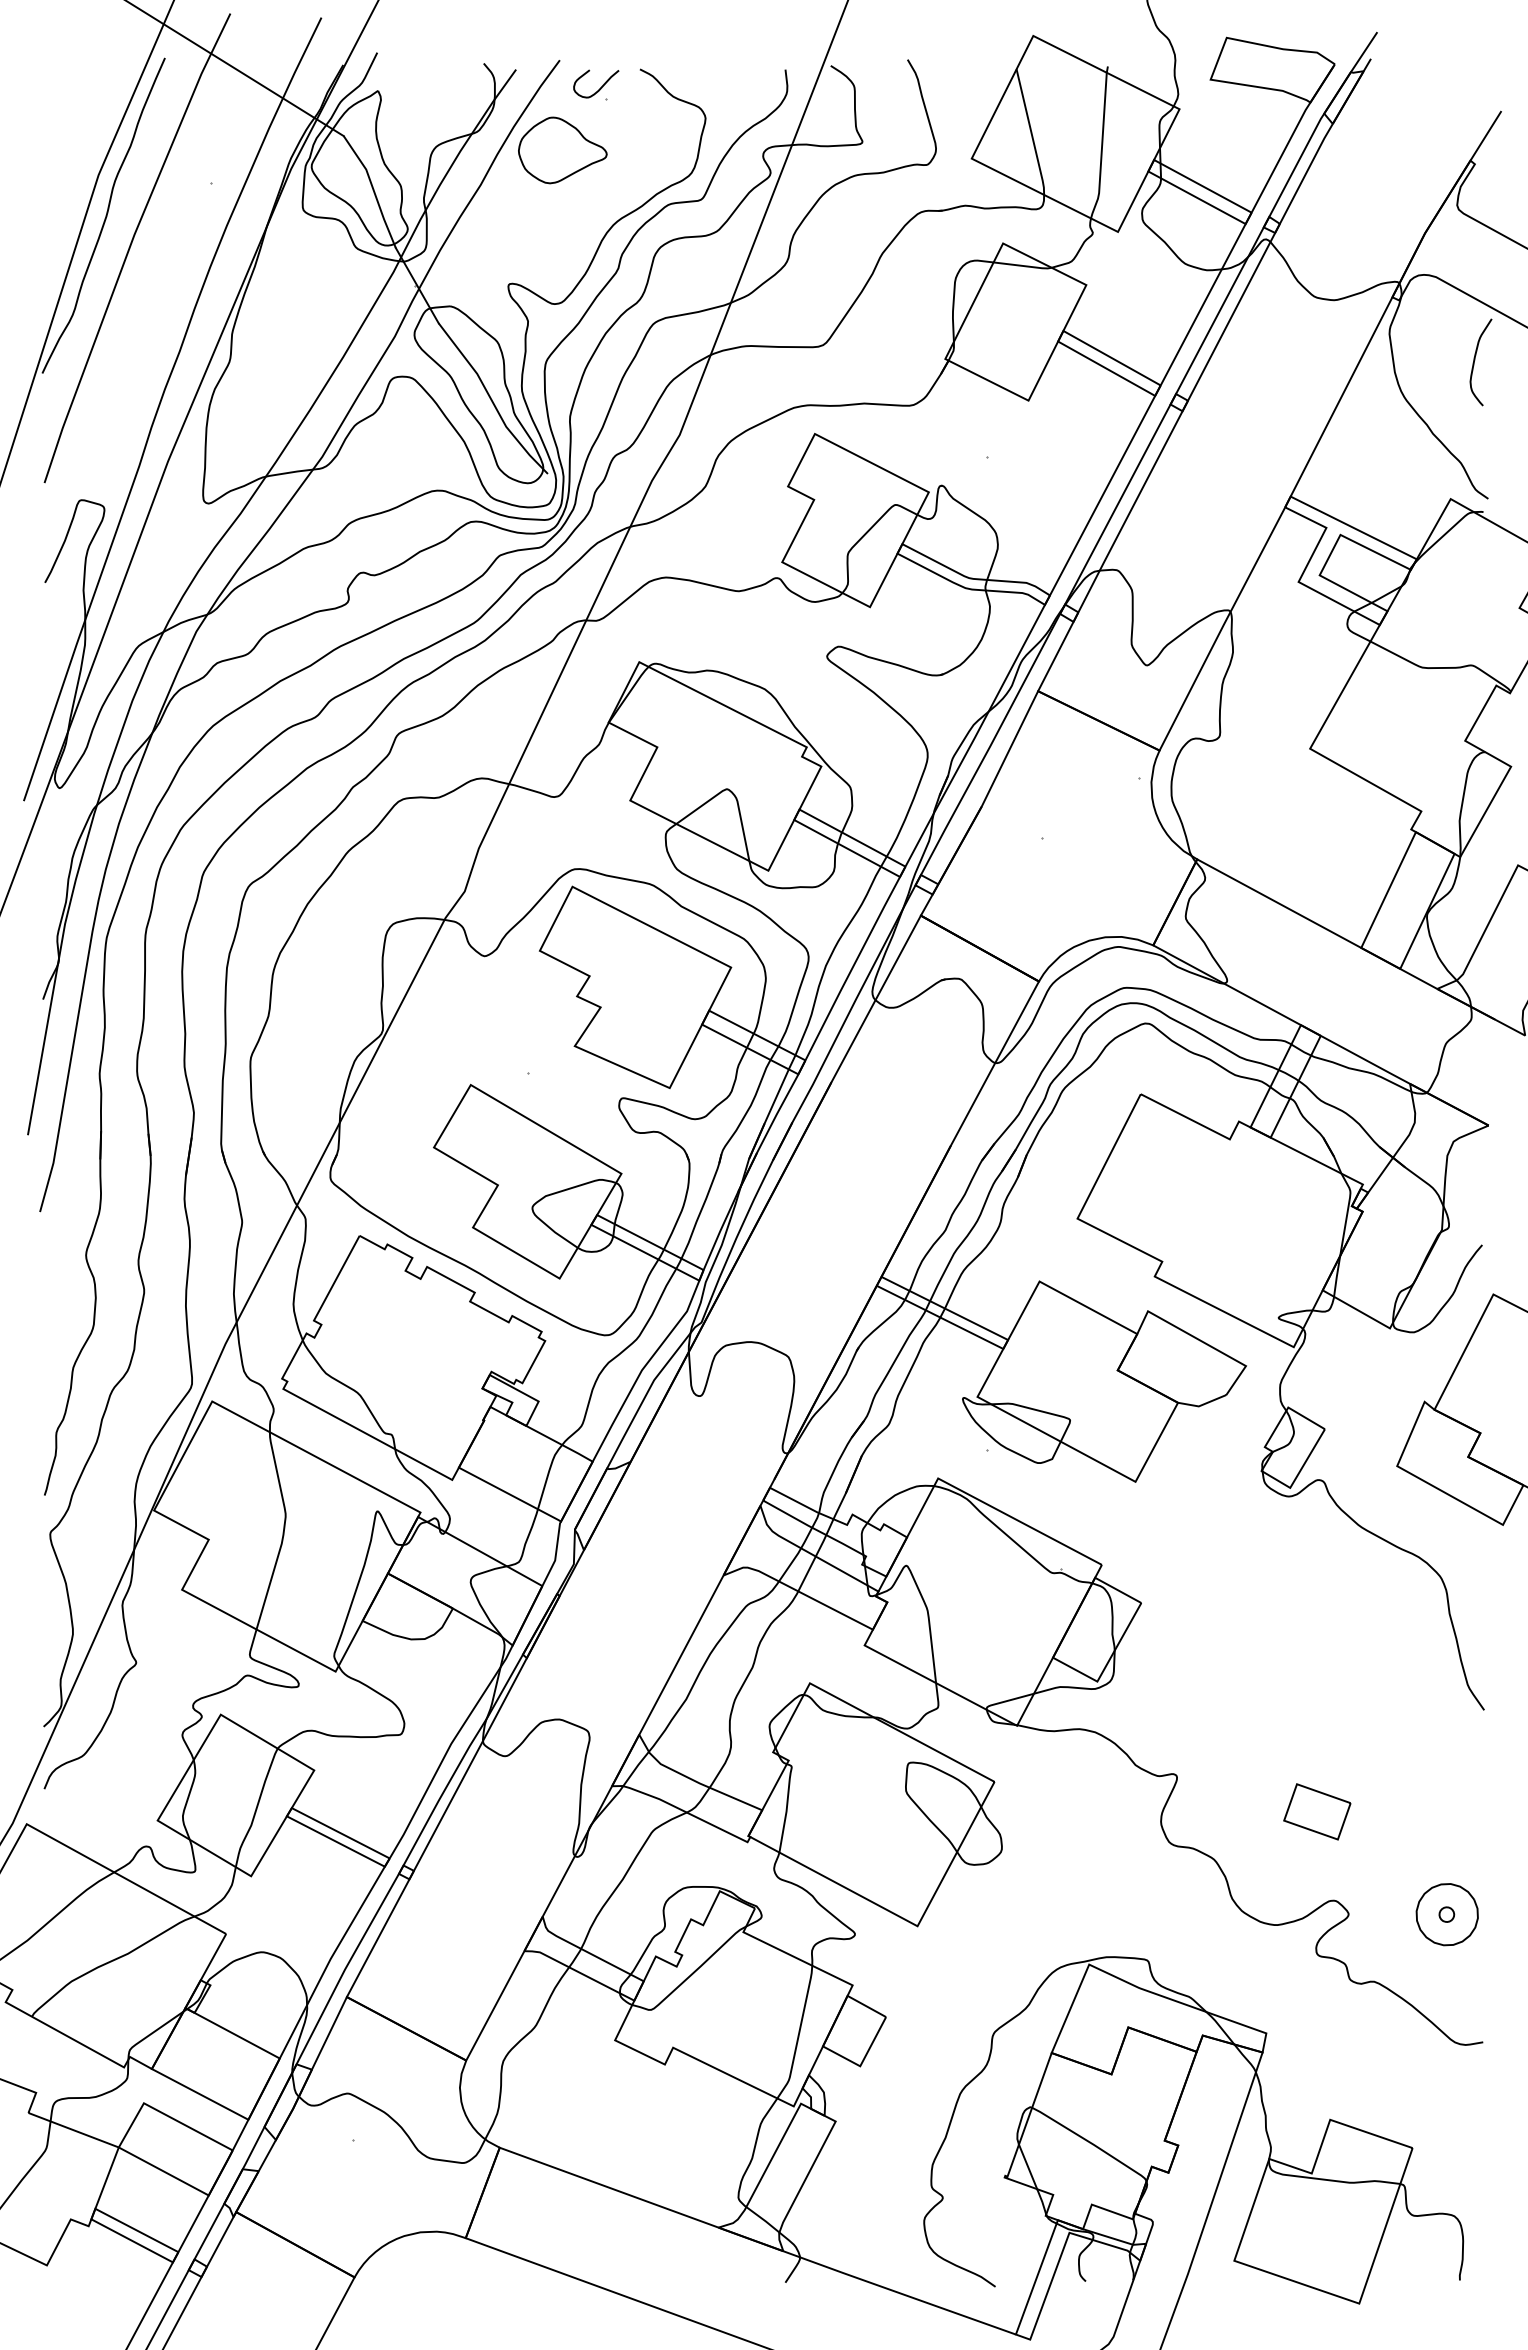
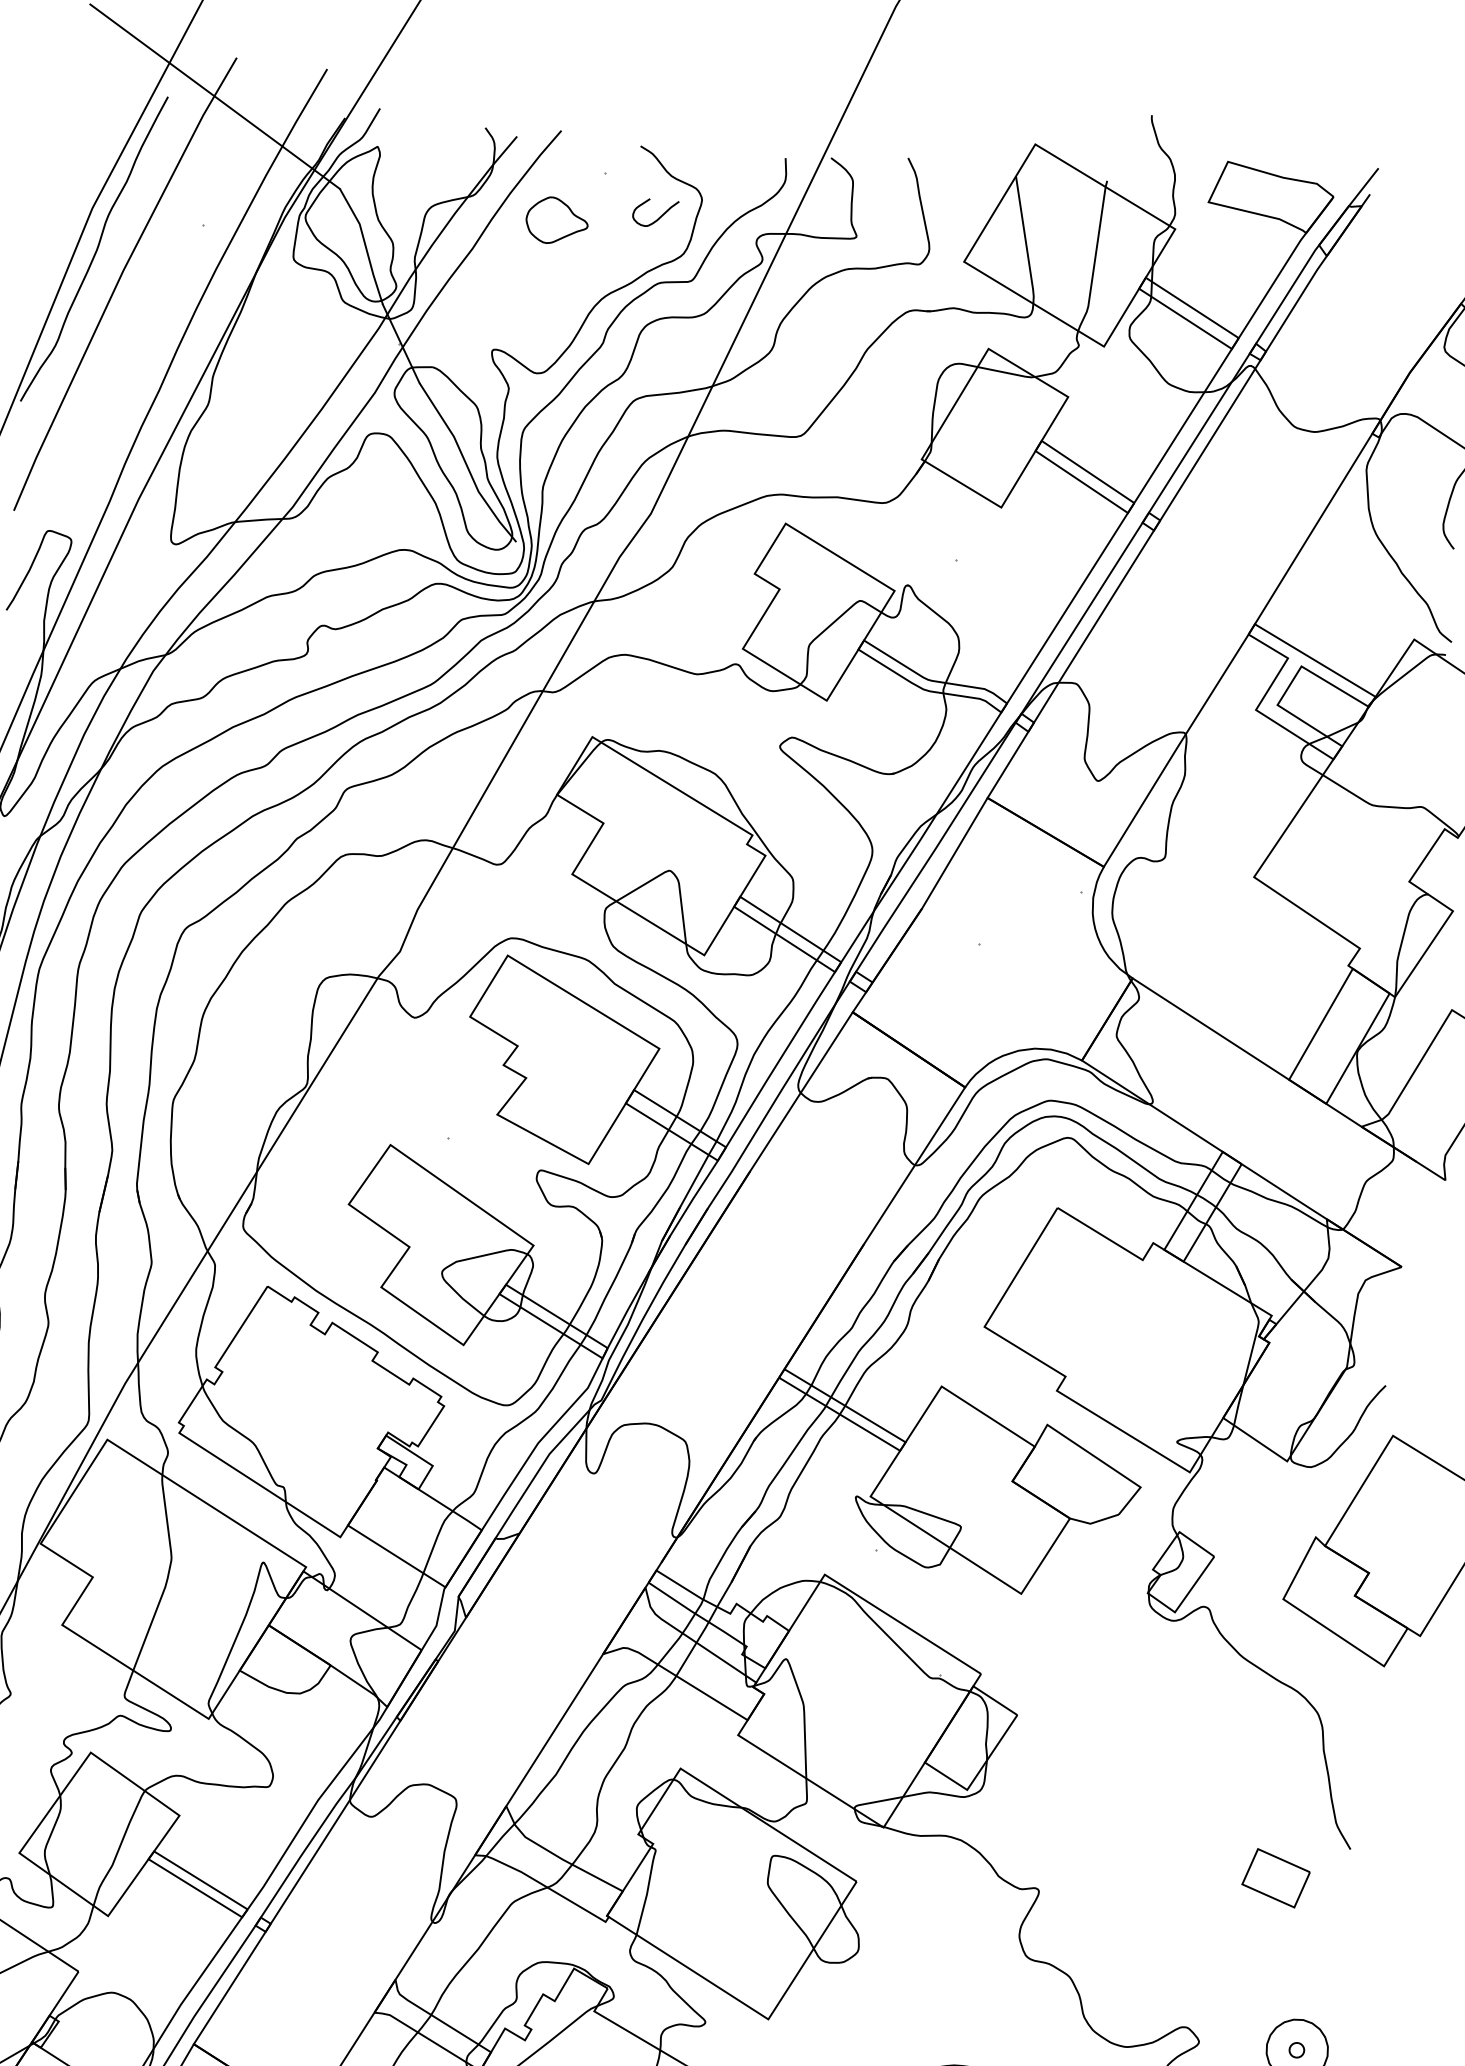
curve: (600, 87) -> (659, 217), moved
part: (562, 150) -> (556, 220), size x0.7
part: (1317, 1811) -> (1276, 1877), moved

